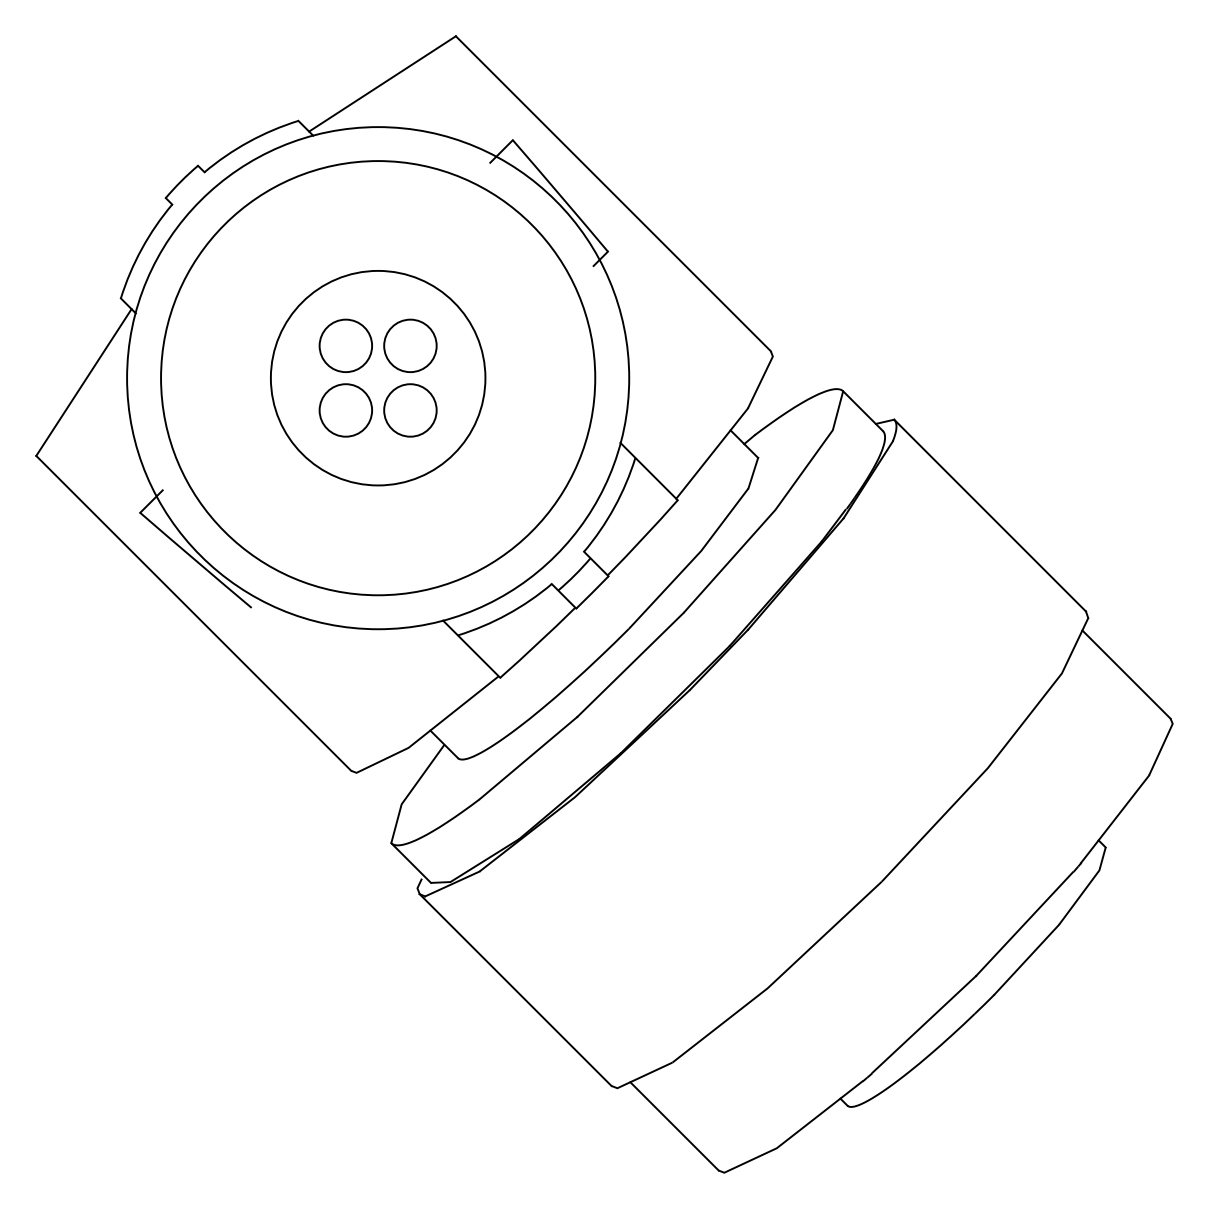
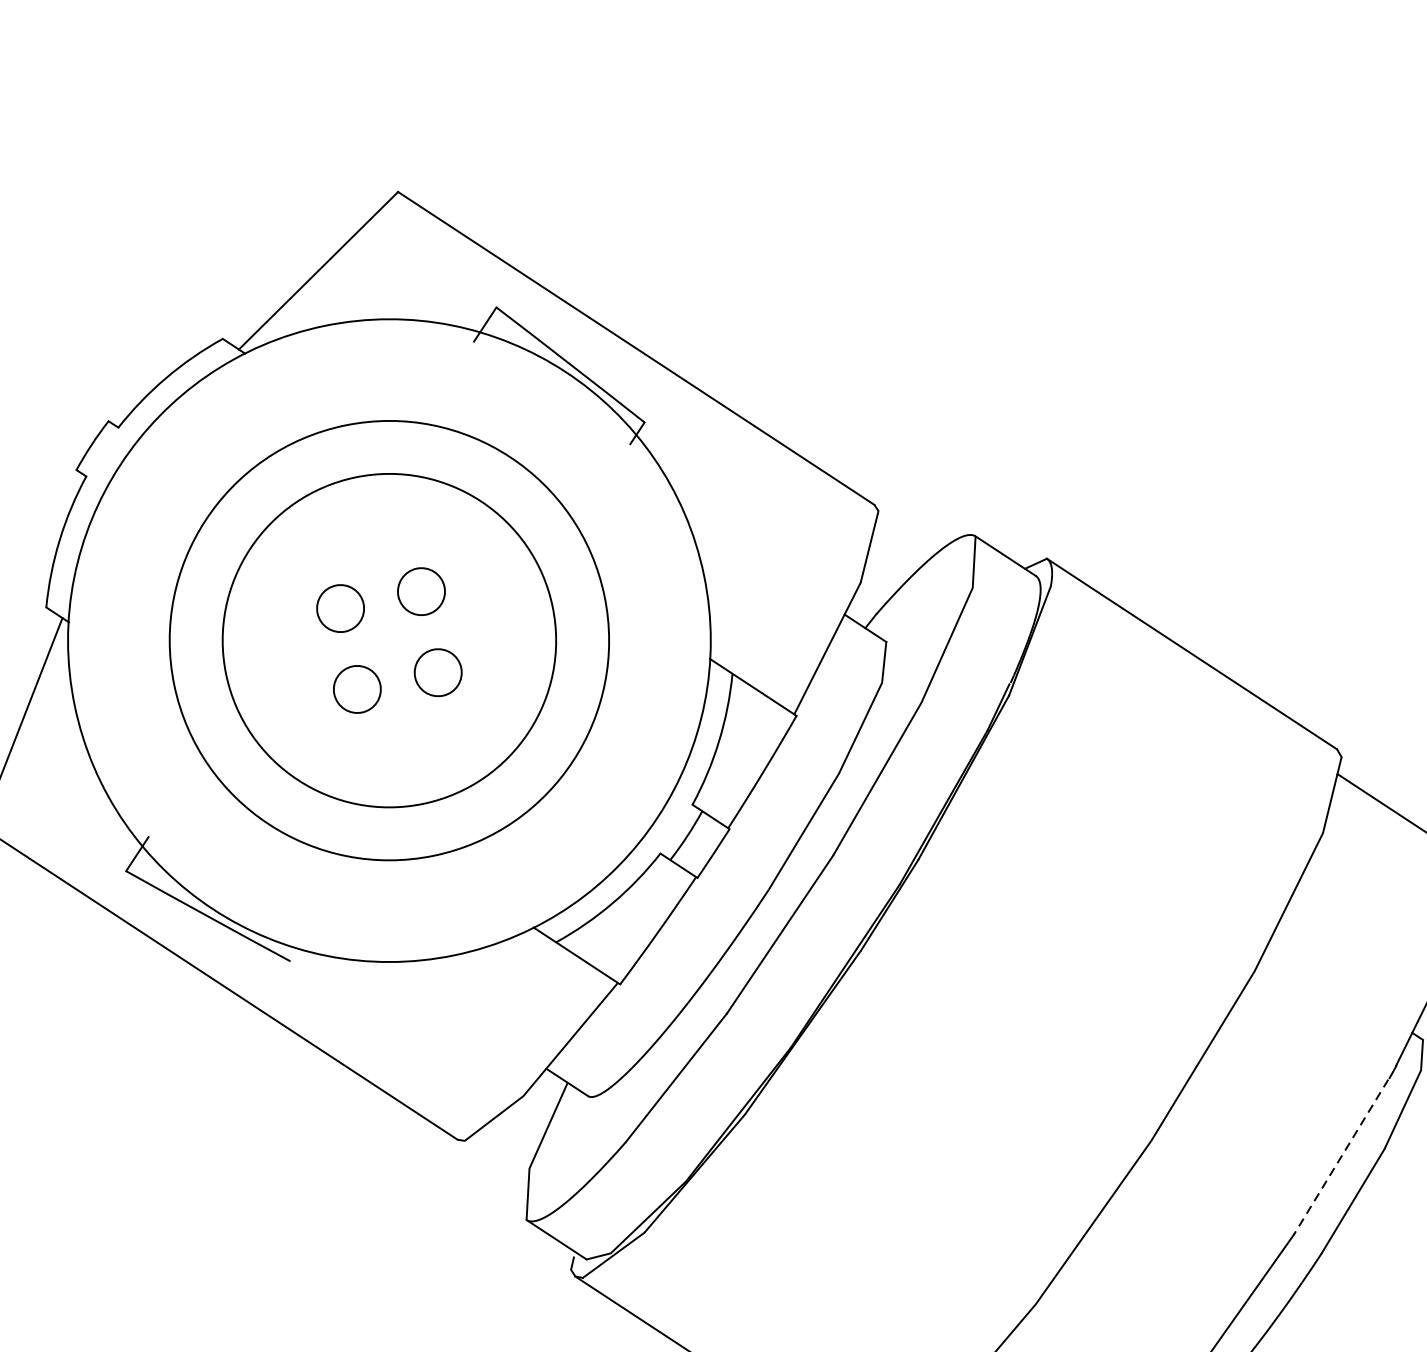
circle: (345, 345) -> (340, 608), size x0.7
circle: (410, 345) -> (421, 591), size x0.7
circle: (377, 377) -> (388, 639), size x1.6
circle: (378, 378) -> (389, 640), size x0.6
circle: (345, 410) -> (356, 689), size x0.7
circle: (410, 410) -> (438, 672), size x0.7
line: (1024, 924) -> (1341, 1157), solid -> dashed

